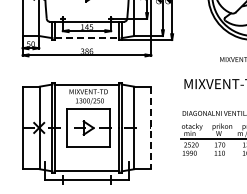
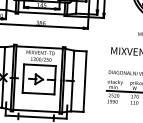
line: (87, 38) -> (41, 13), dashed -> solid
line: (151, 128) -> (85, 82), dashed -> solid

